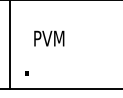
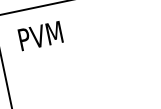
text: (49, 38) -> (40, 35), moved

